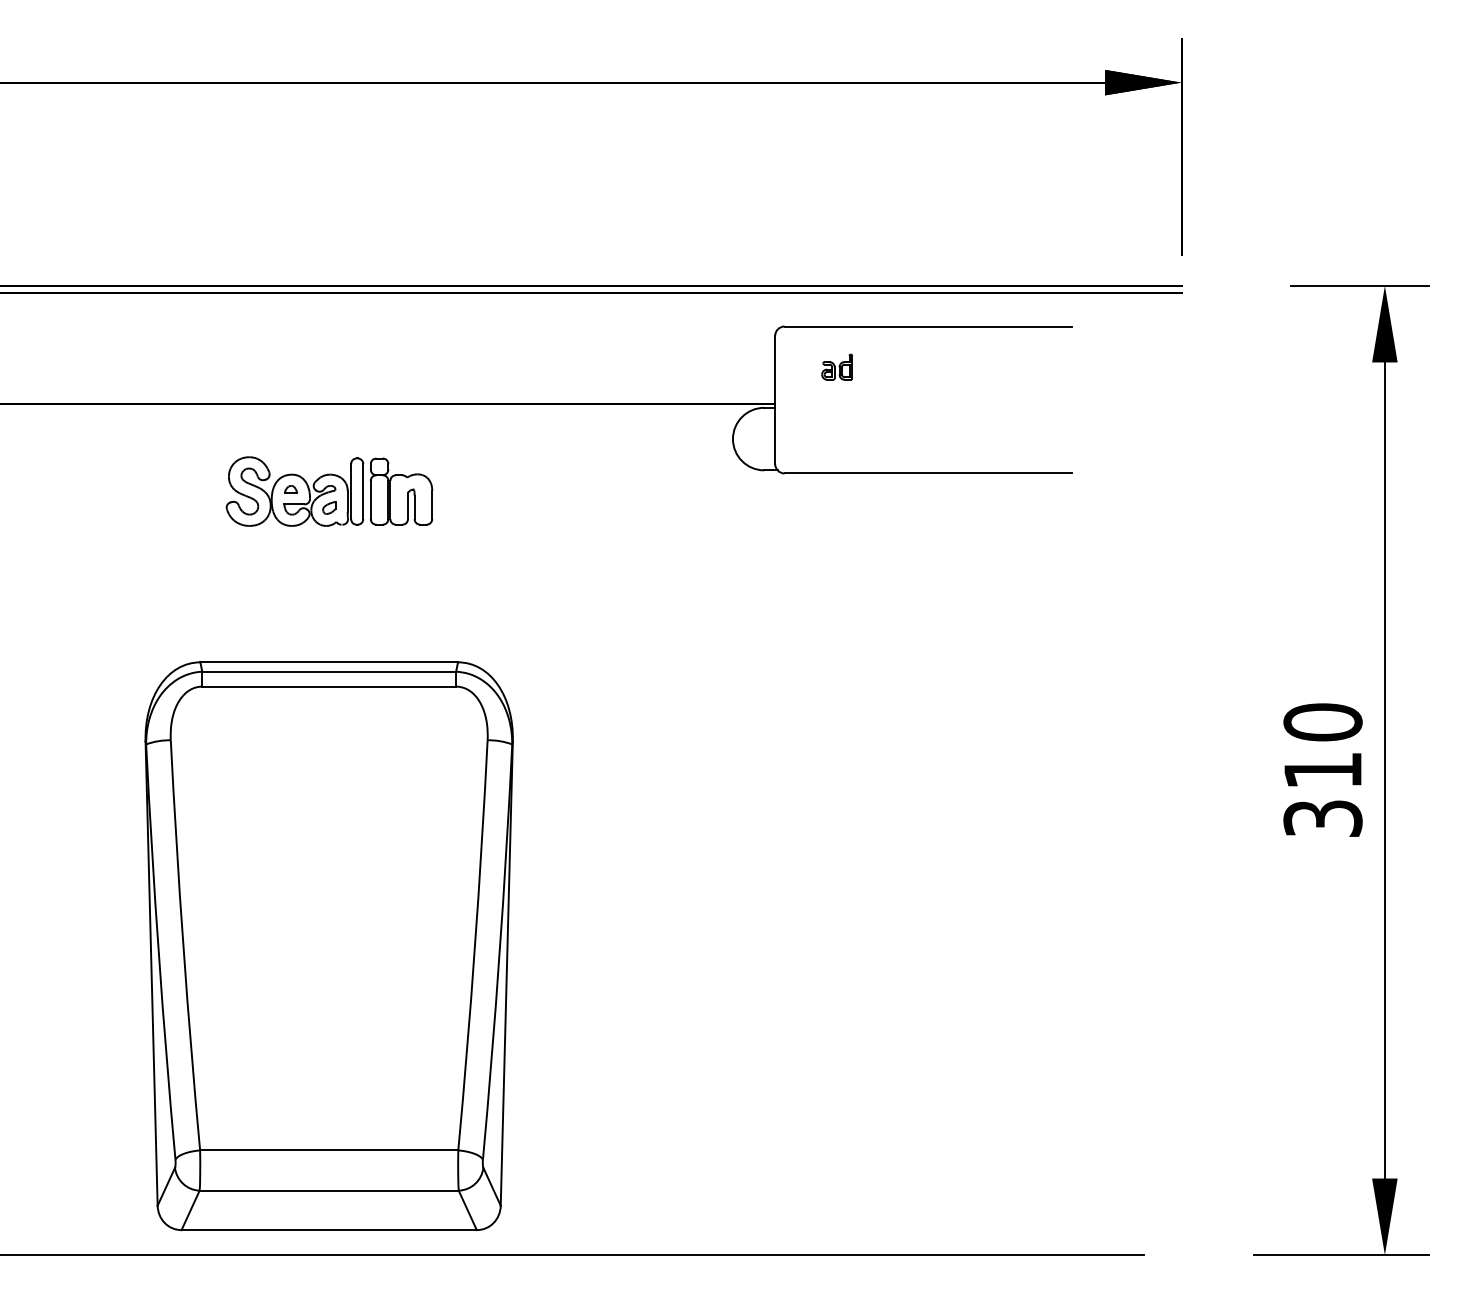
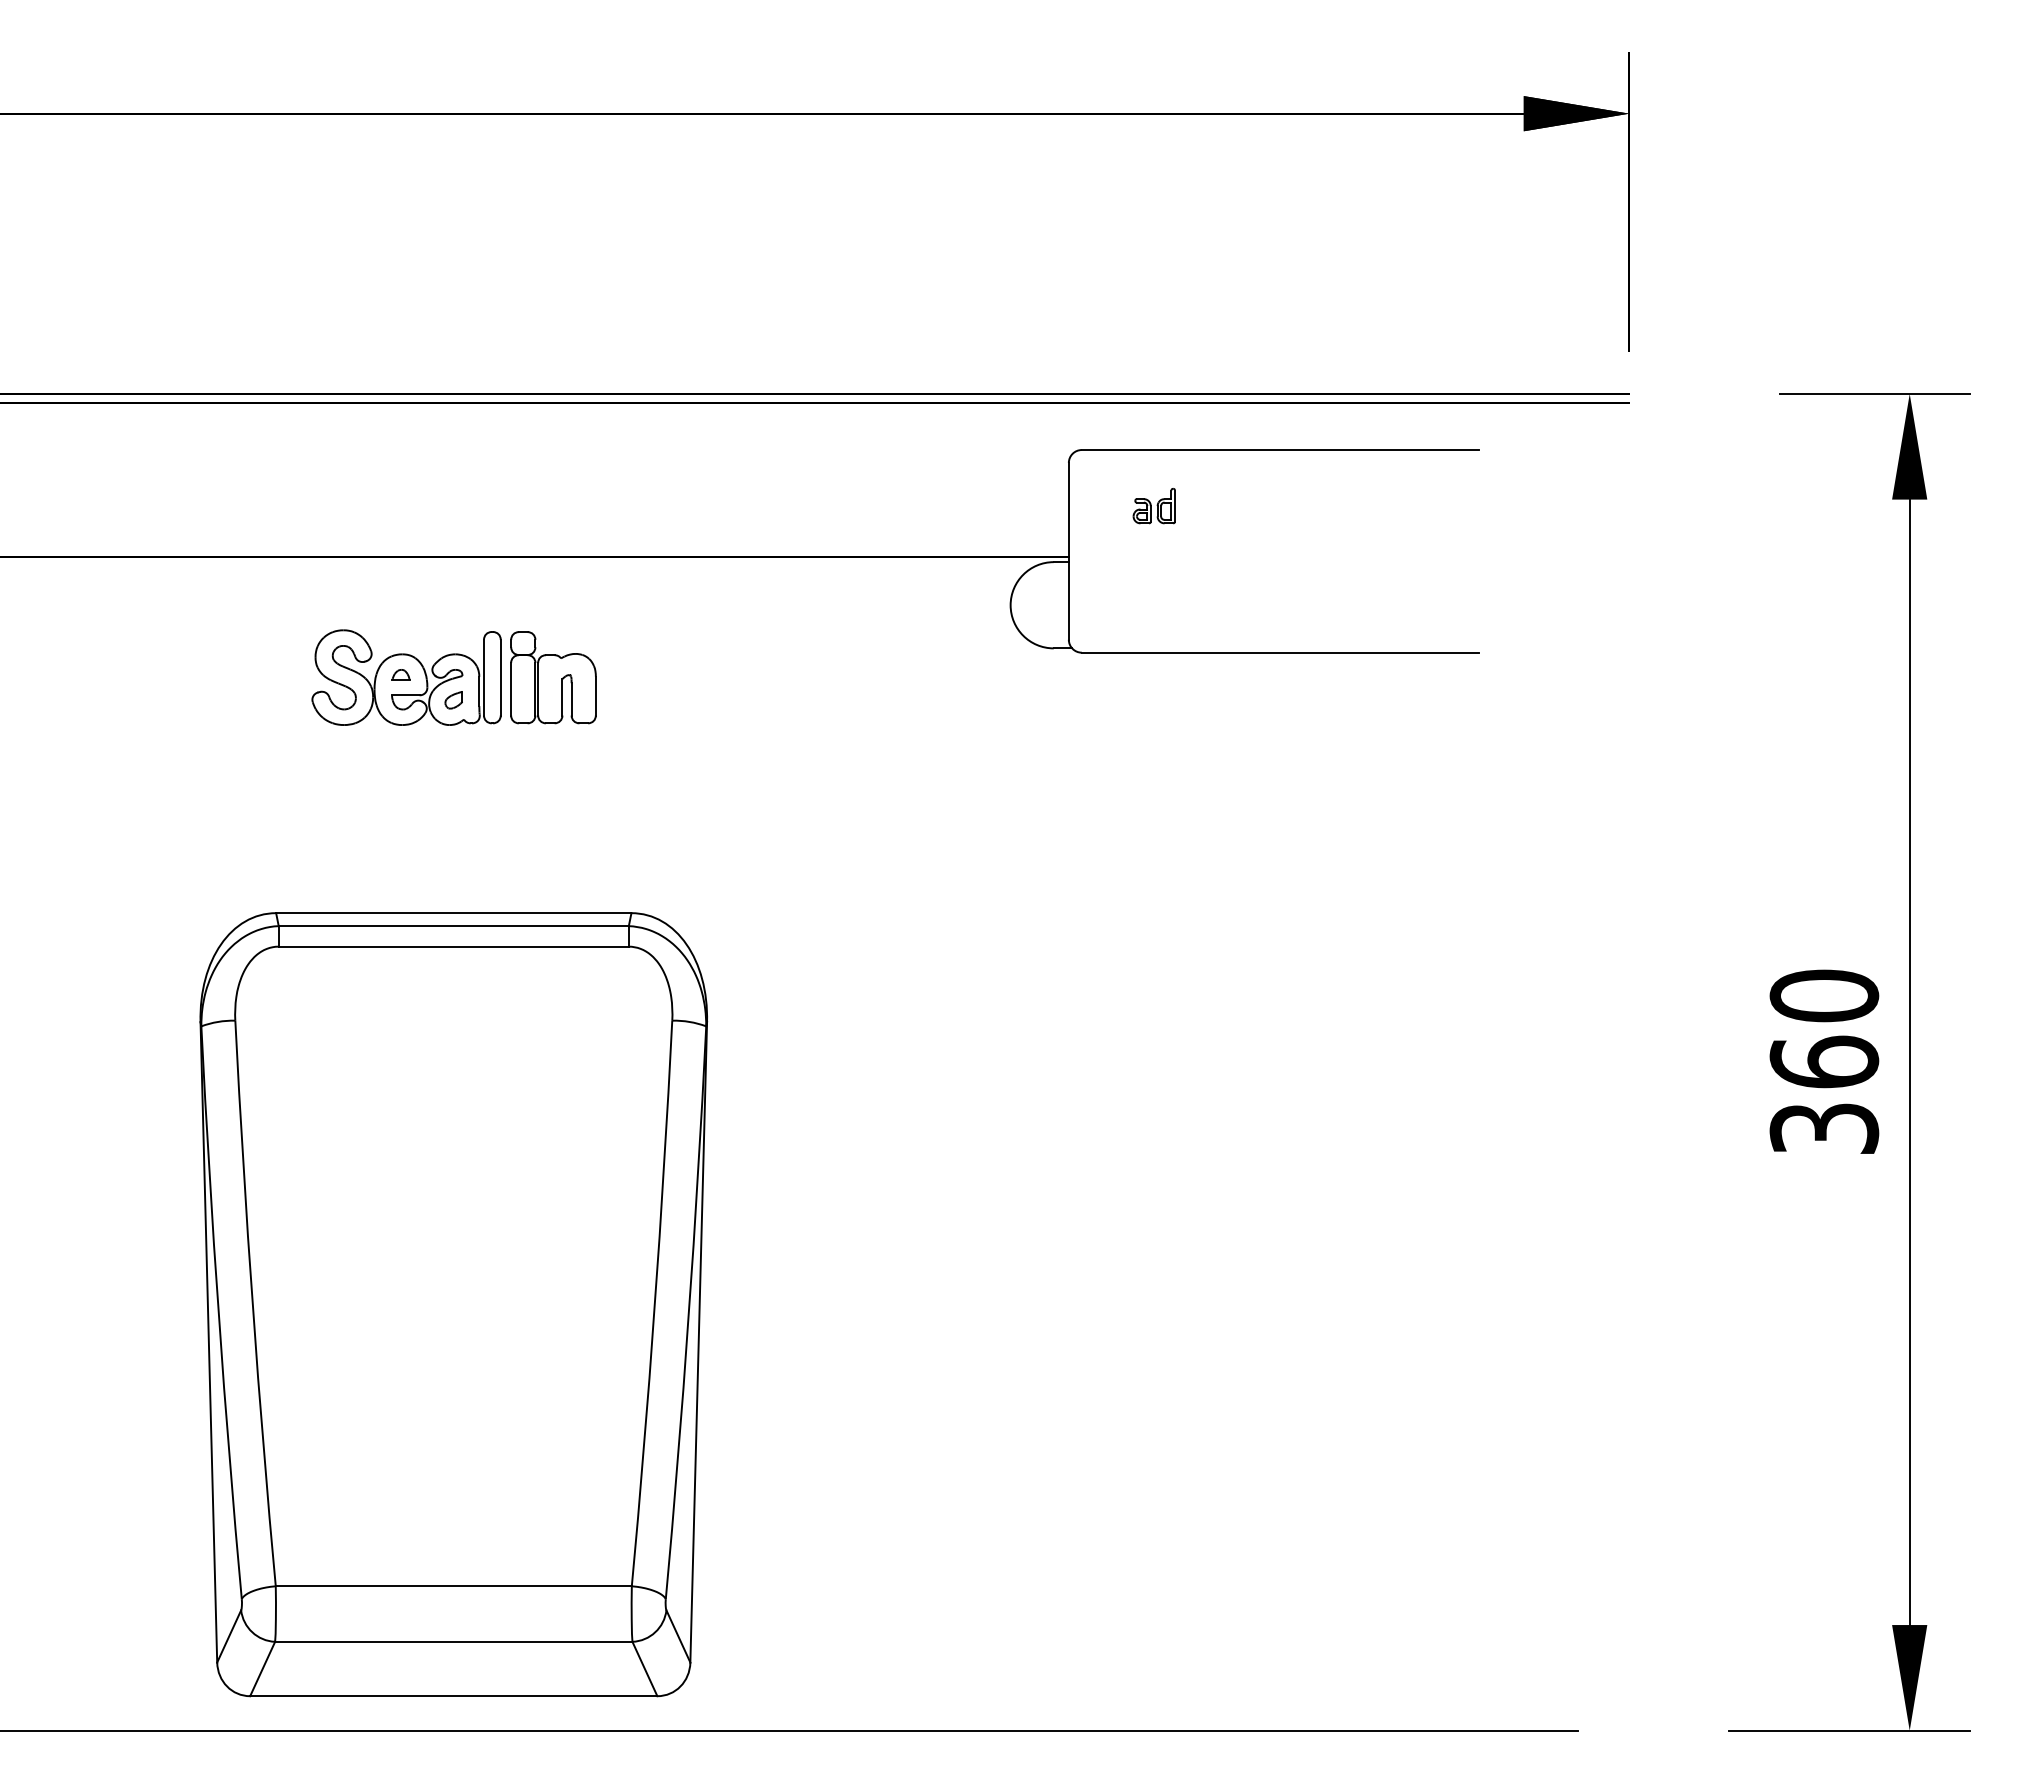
text: (1323, 769) -> (1824, 1061), 310 -> 360

